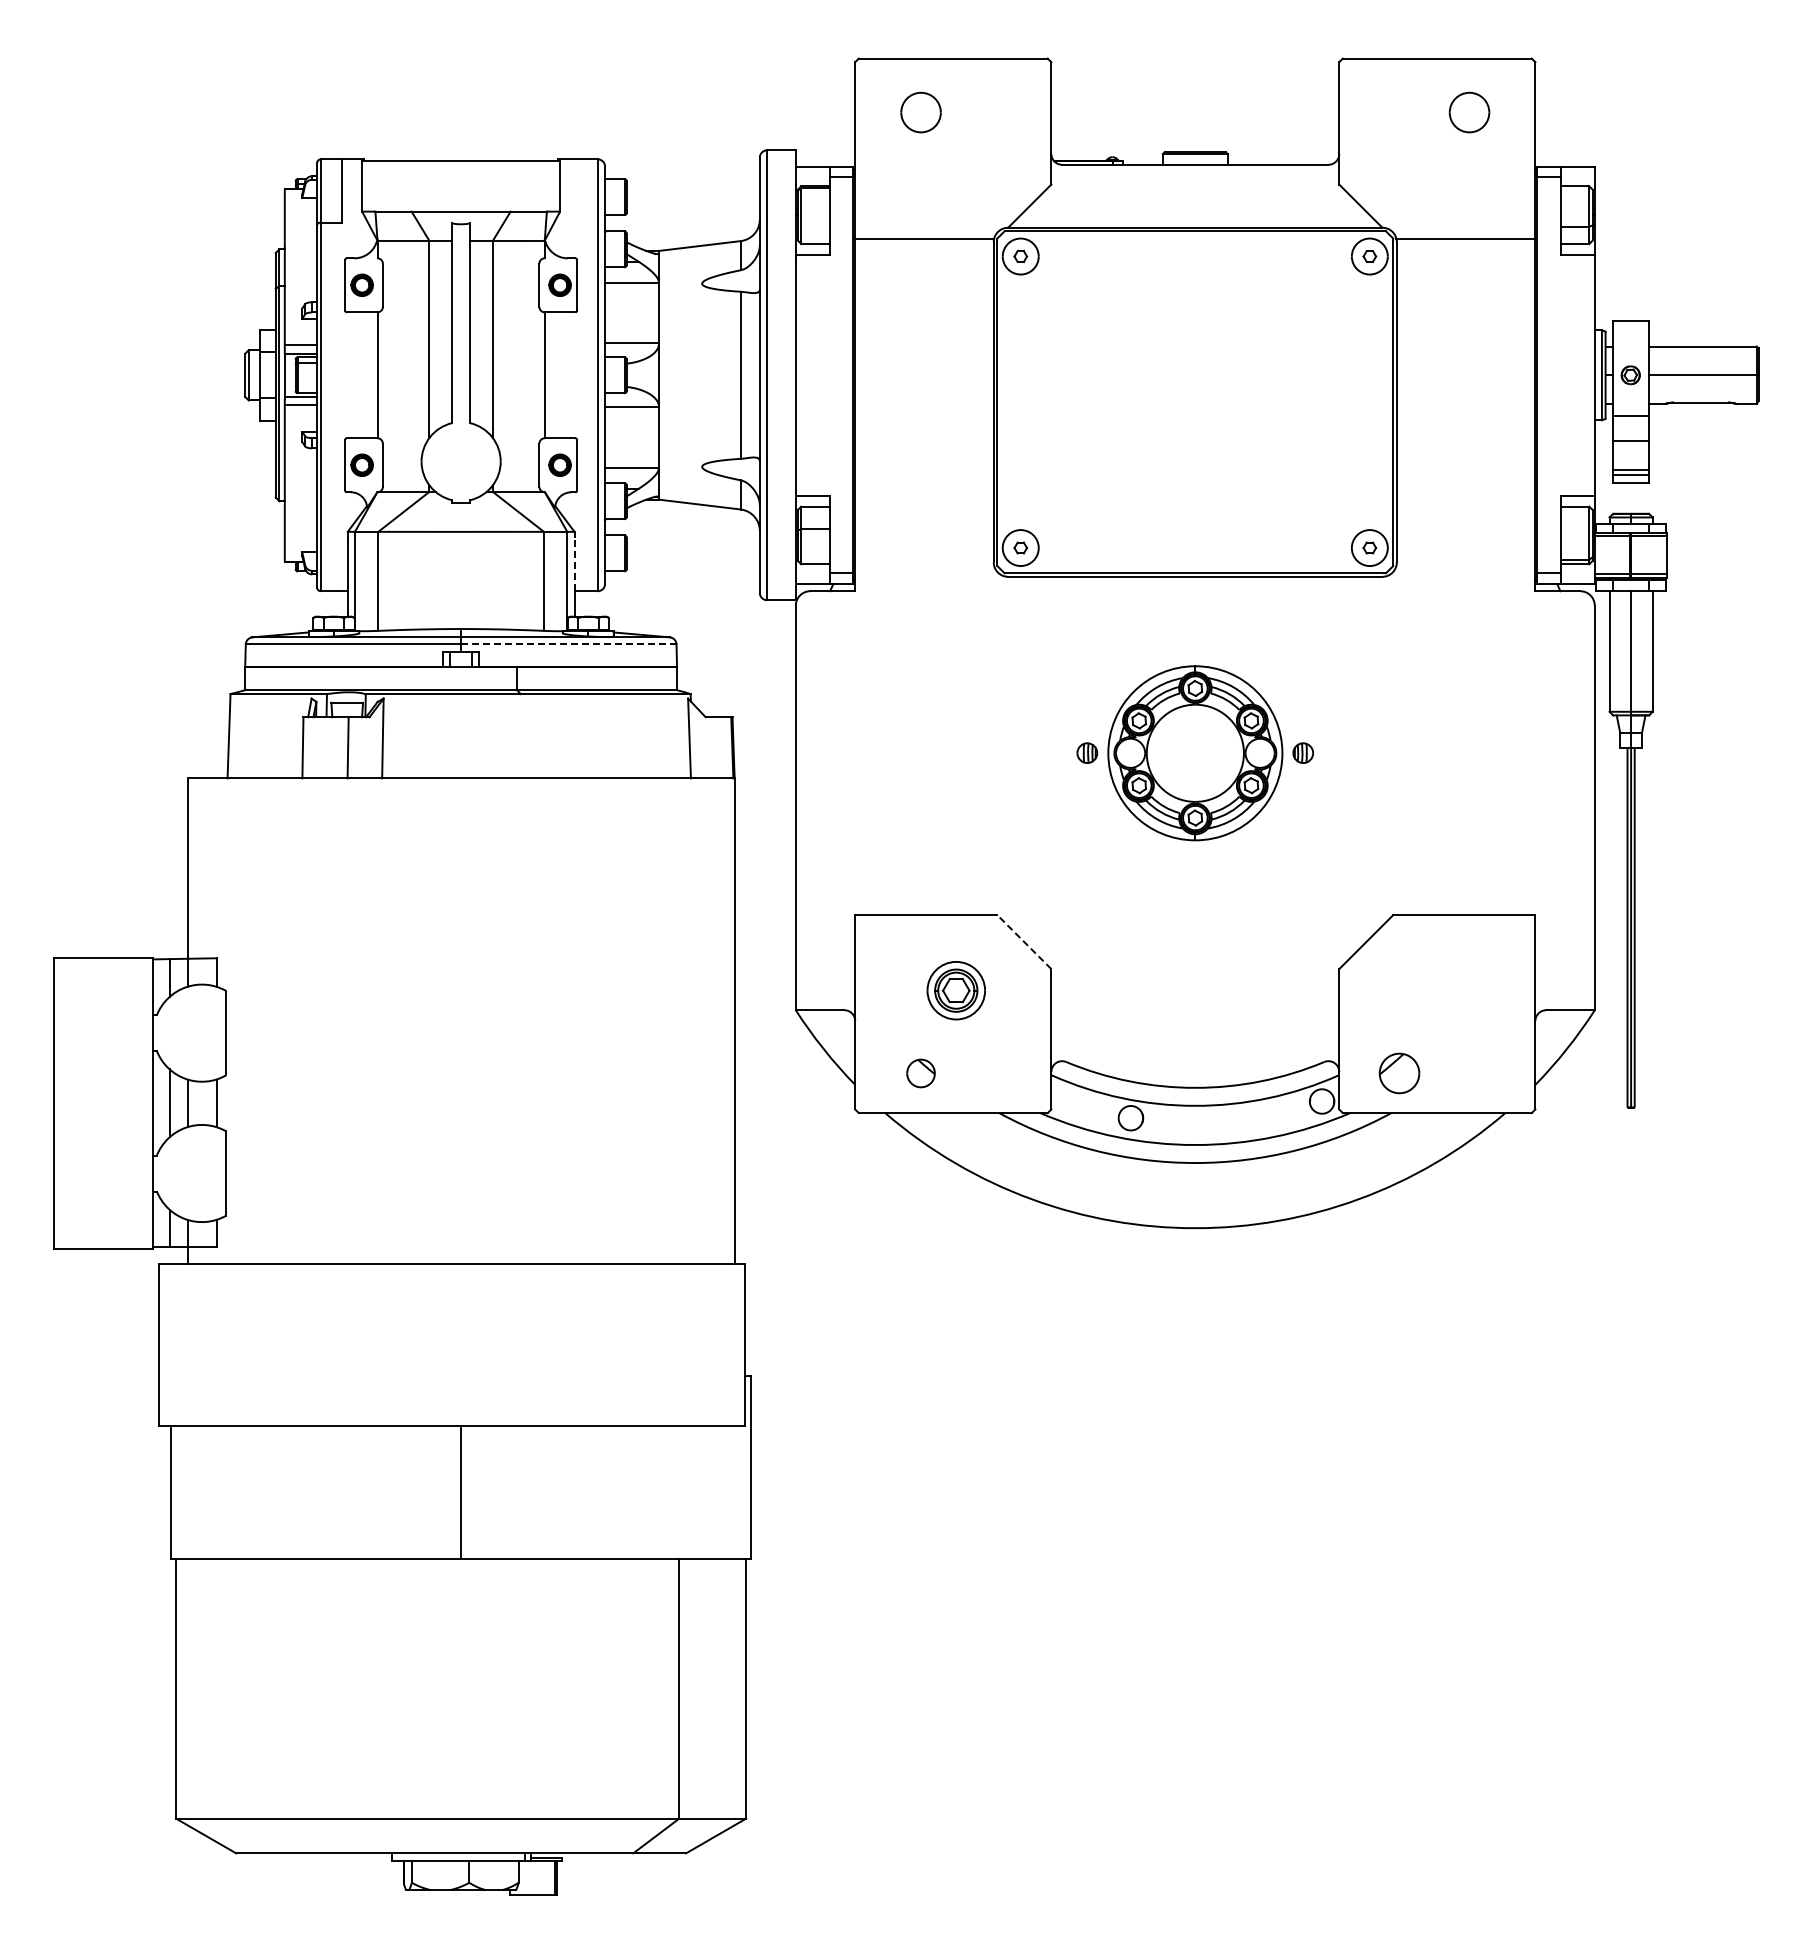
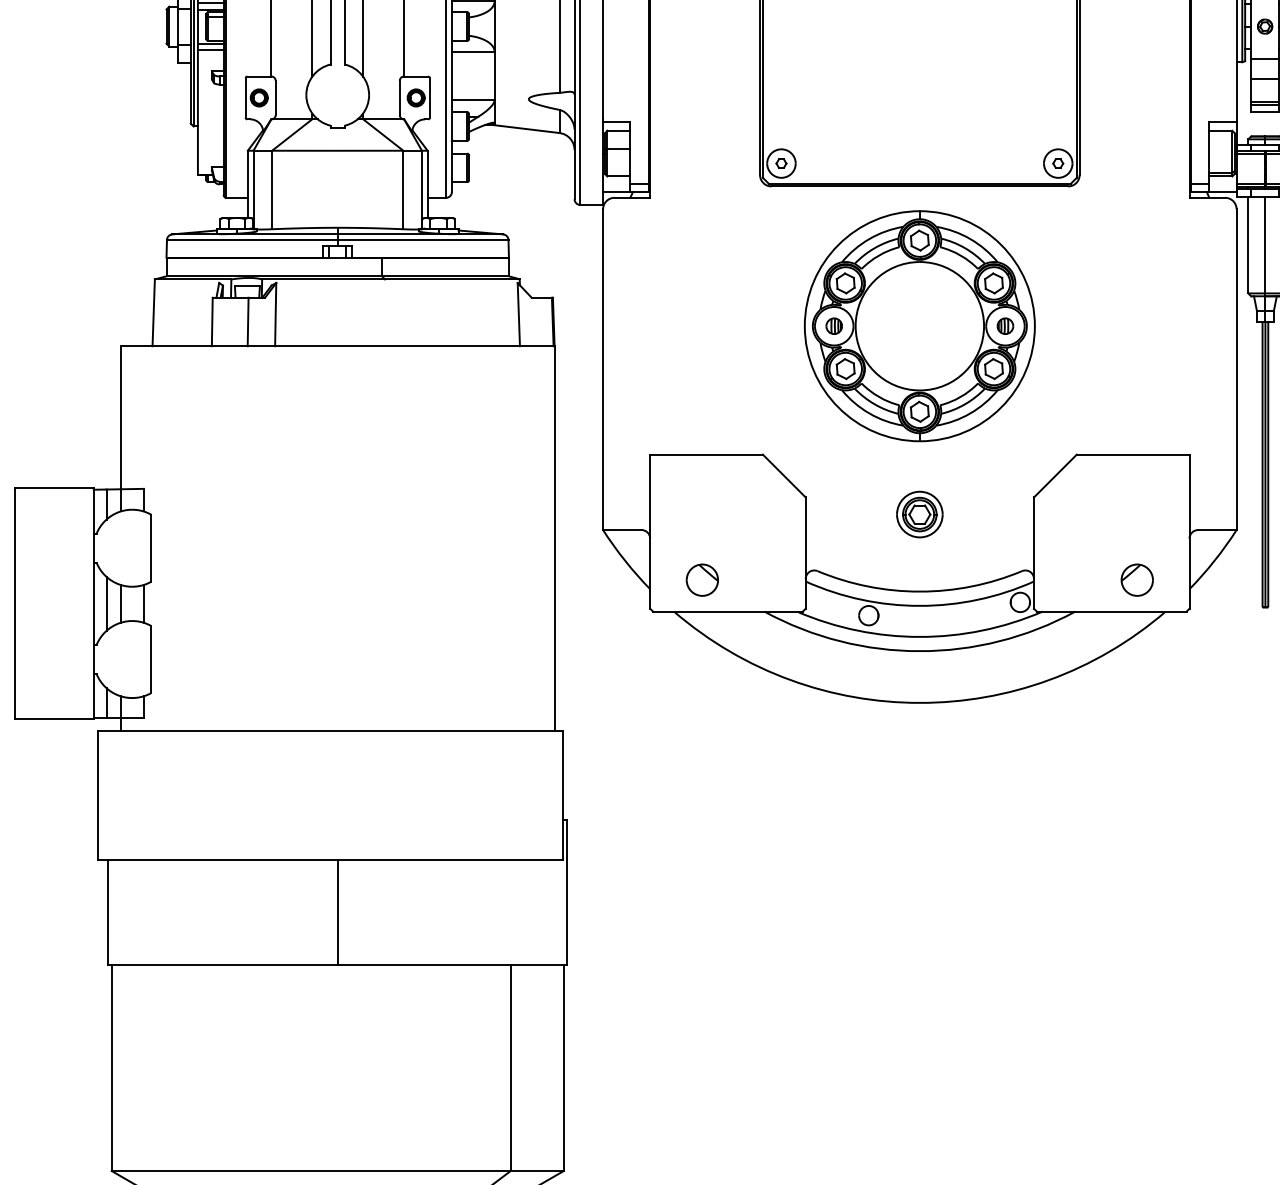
line: (574, 564) -> (427, 176), dashed -> solid
line: (568, 644) -> (422, 240), dashed -> solid
part: (1195, 753) -> (920, 326), size x1.67
line: (1024, 941) -> (784, 475), dashed -> solid
part: (955, 990) -> (919, 514), moved
part: (920, 1073) -> (701, 580), size x1.43
part: (1399, 1073) -> (1137, 580), moved

